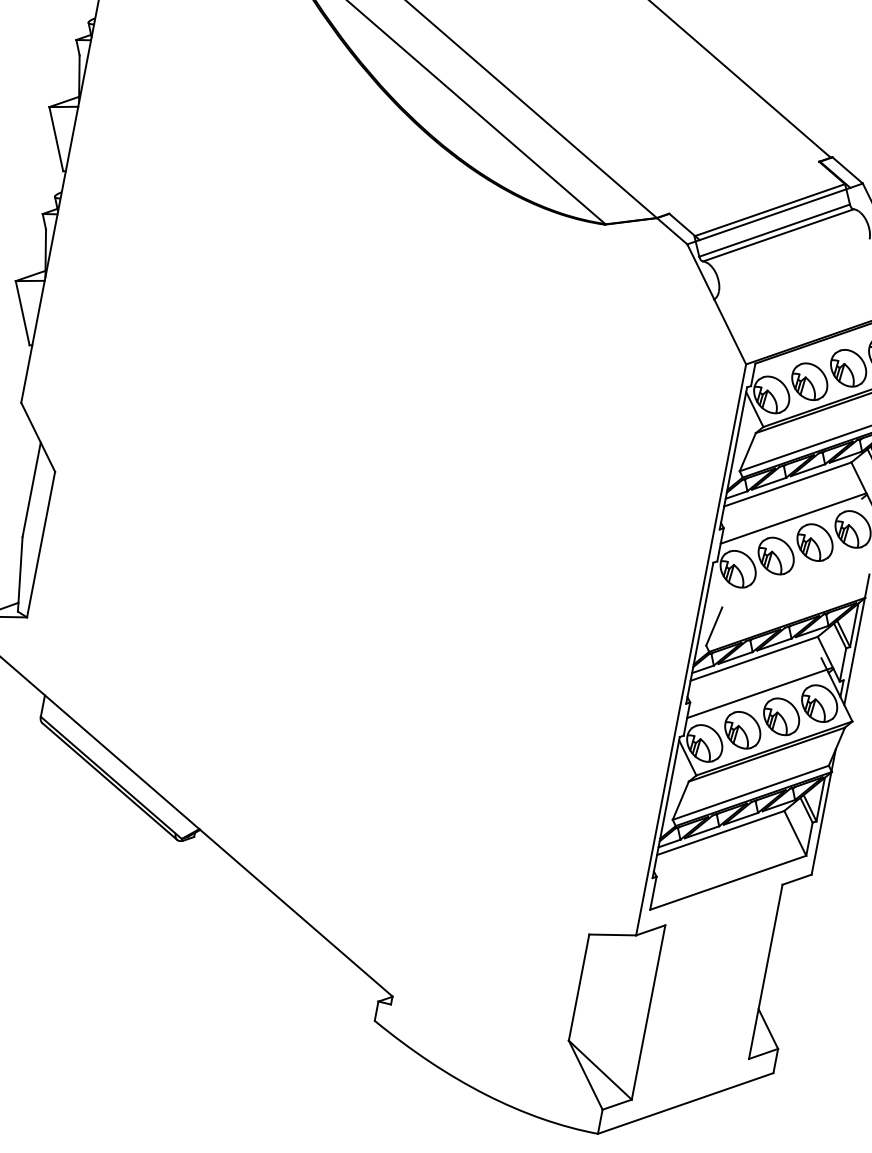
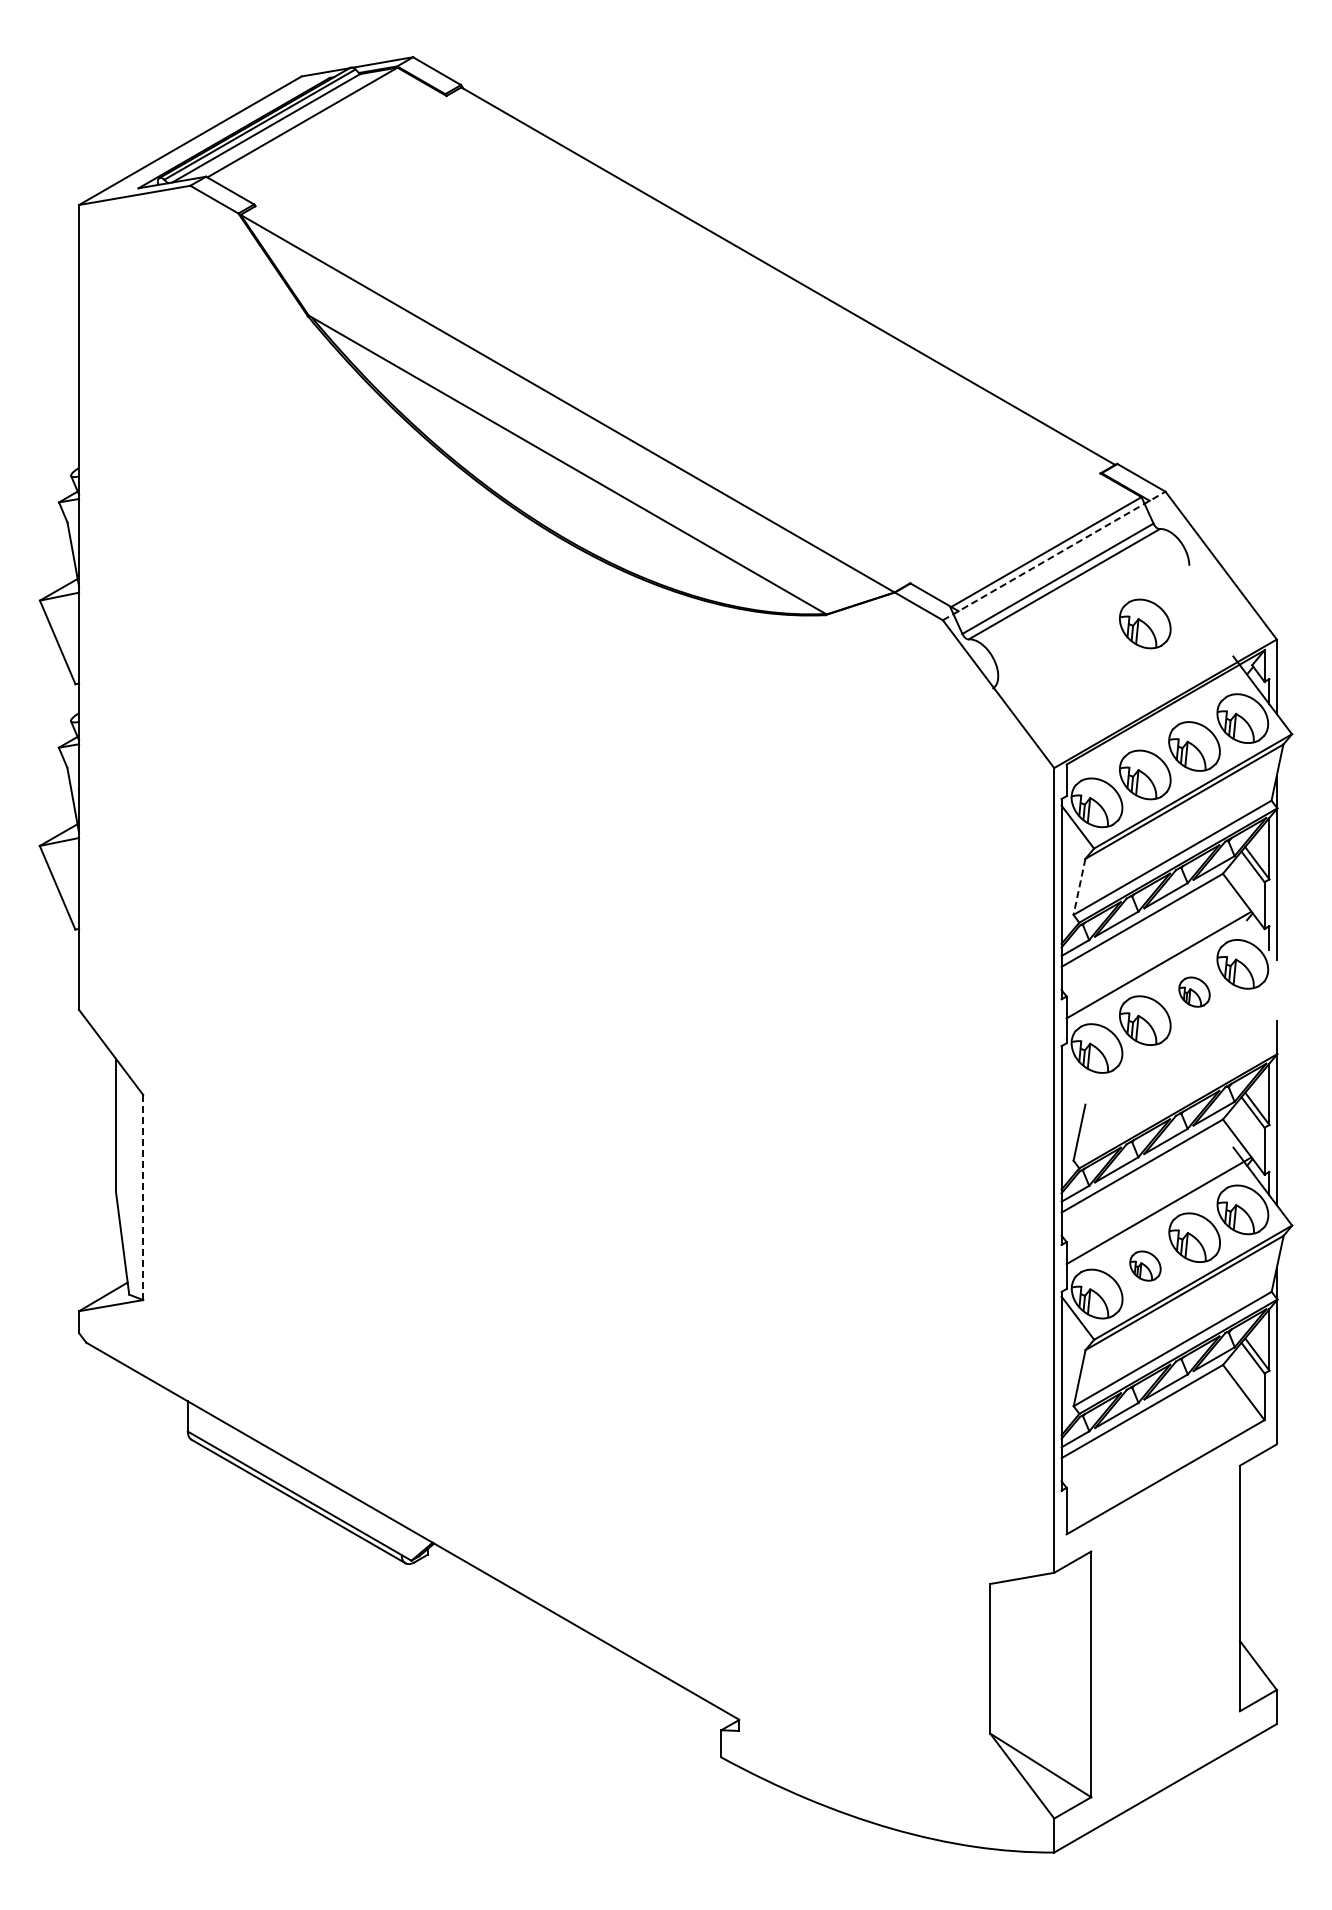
line: (775, 214) -> (1054, 556), solid -> dashed
part: (830, 274) -> (1145, 623), added
line: (747, 451) -> (1079, 886), solid -> dashed
part: (815, 542) -> (1194, 991), size x0.6
line: (41, 544) -> (143, 1197), solid -> dashed
part: (742, 729) -> (1145, 1265), size x0.6

